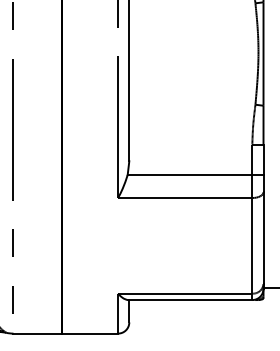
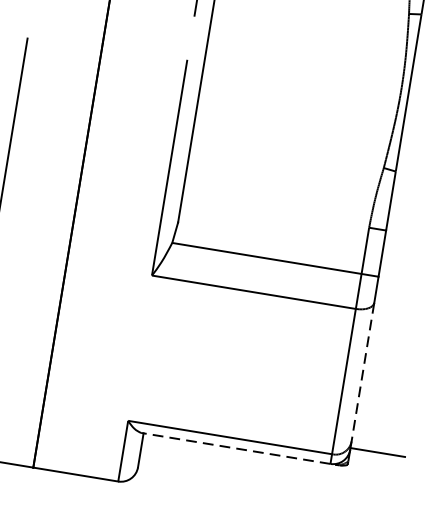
line: (263, 238) -> (362, 373), solid -> dashed
line: (189, 300) -> (234, 448), solid -> dashed

